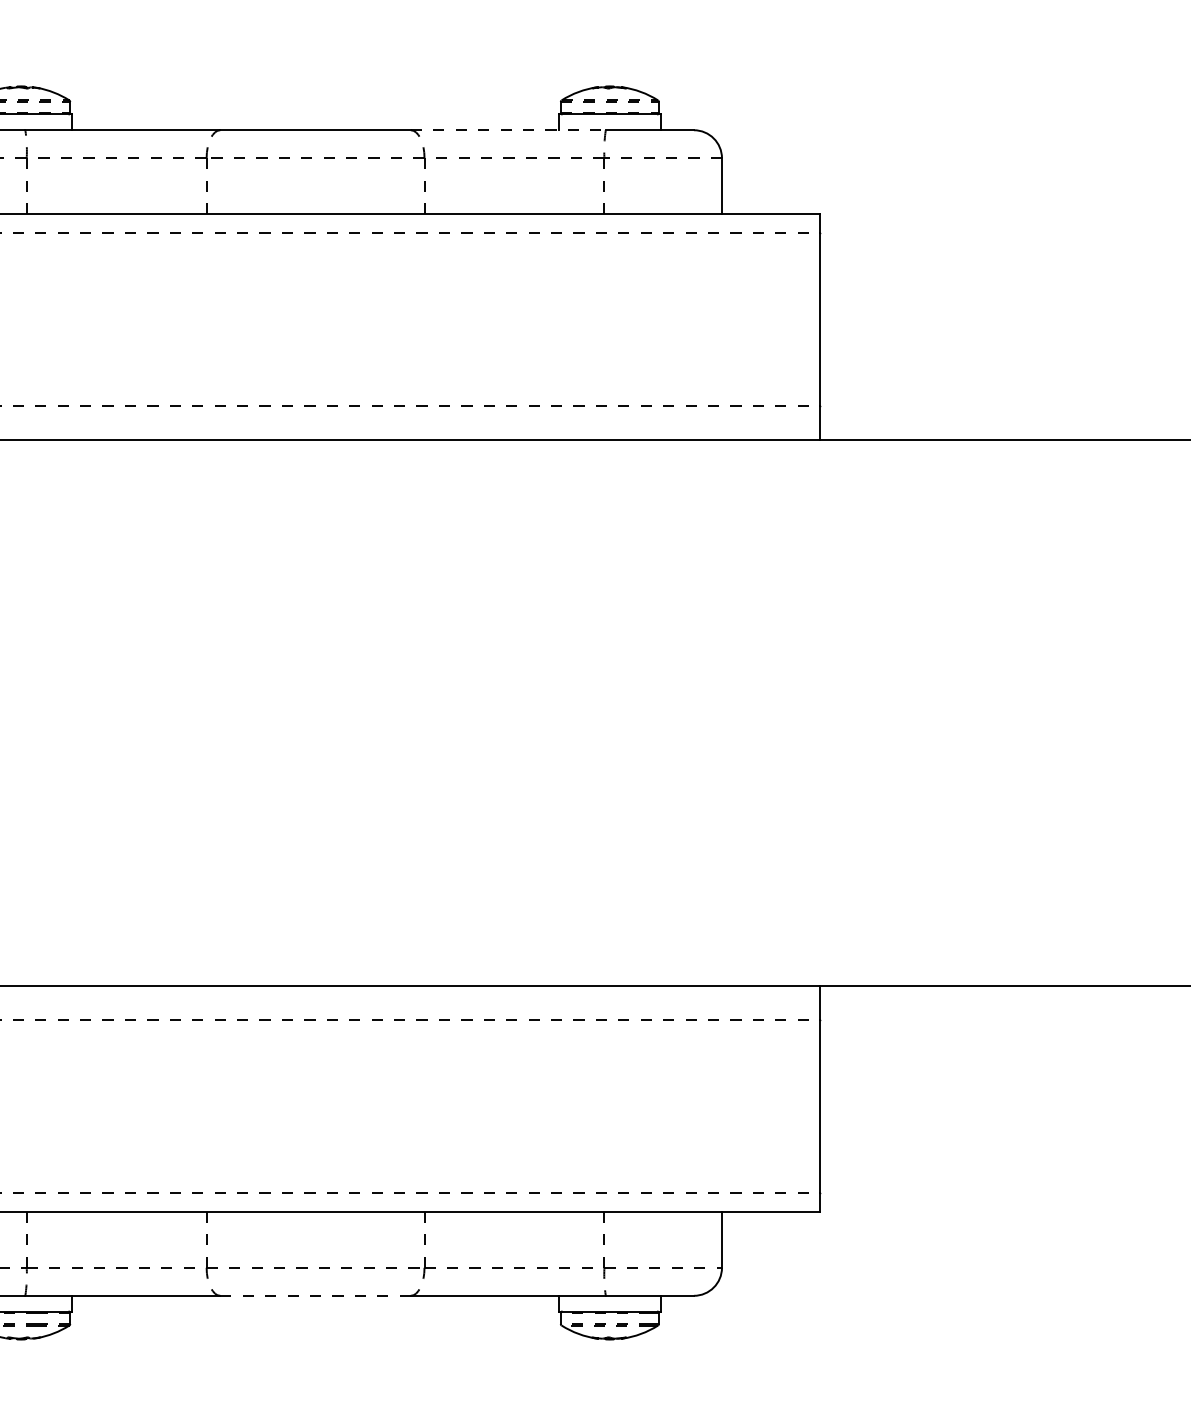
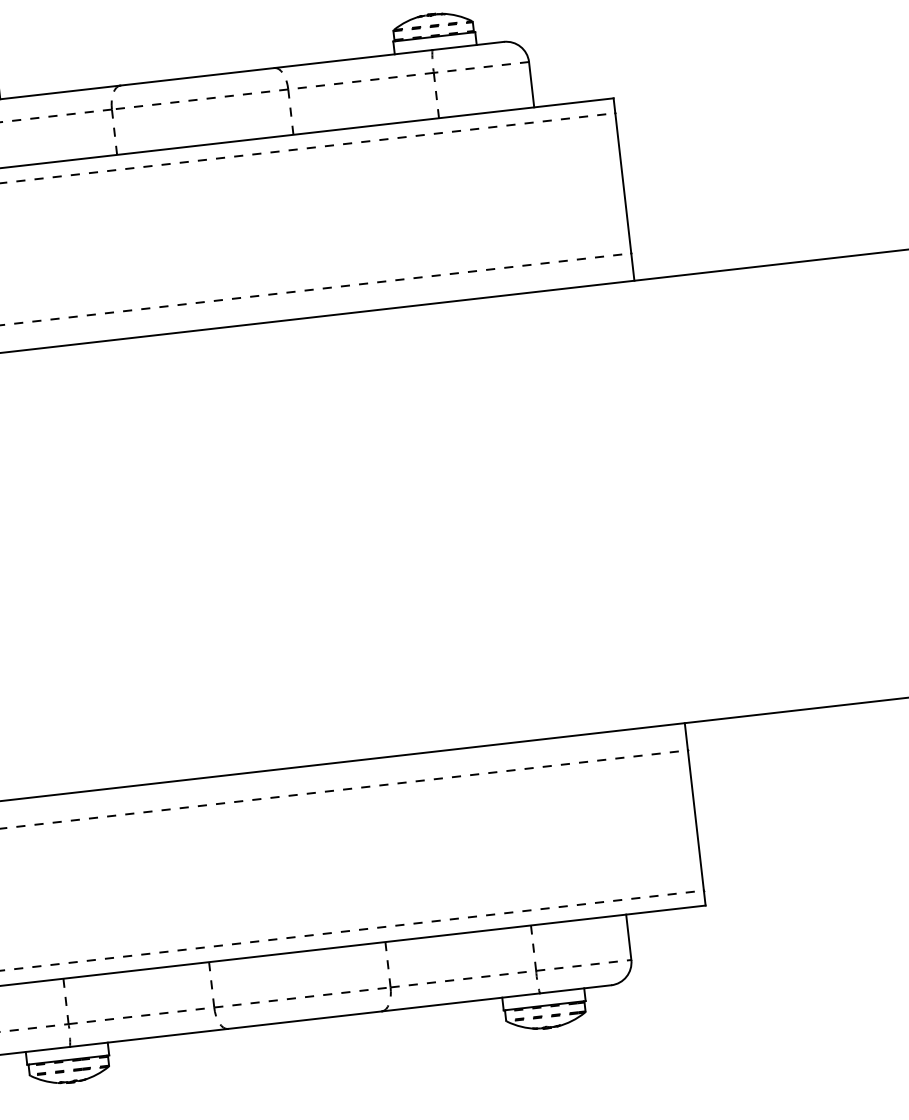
line: (508, 130) -> (353, 59), dashed -> solid
line: (315, 1295) -> (304, 1019), dashed -> solid

